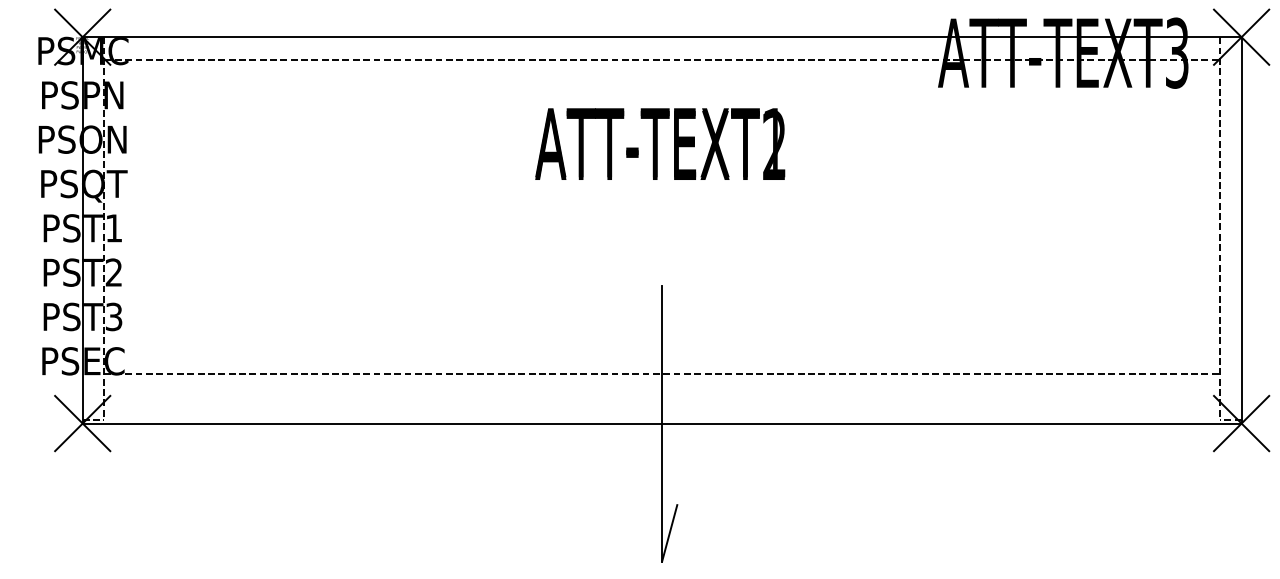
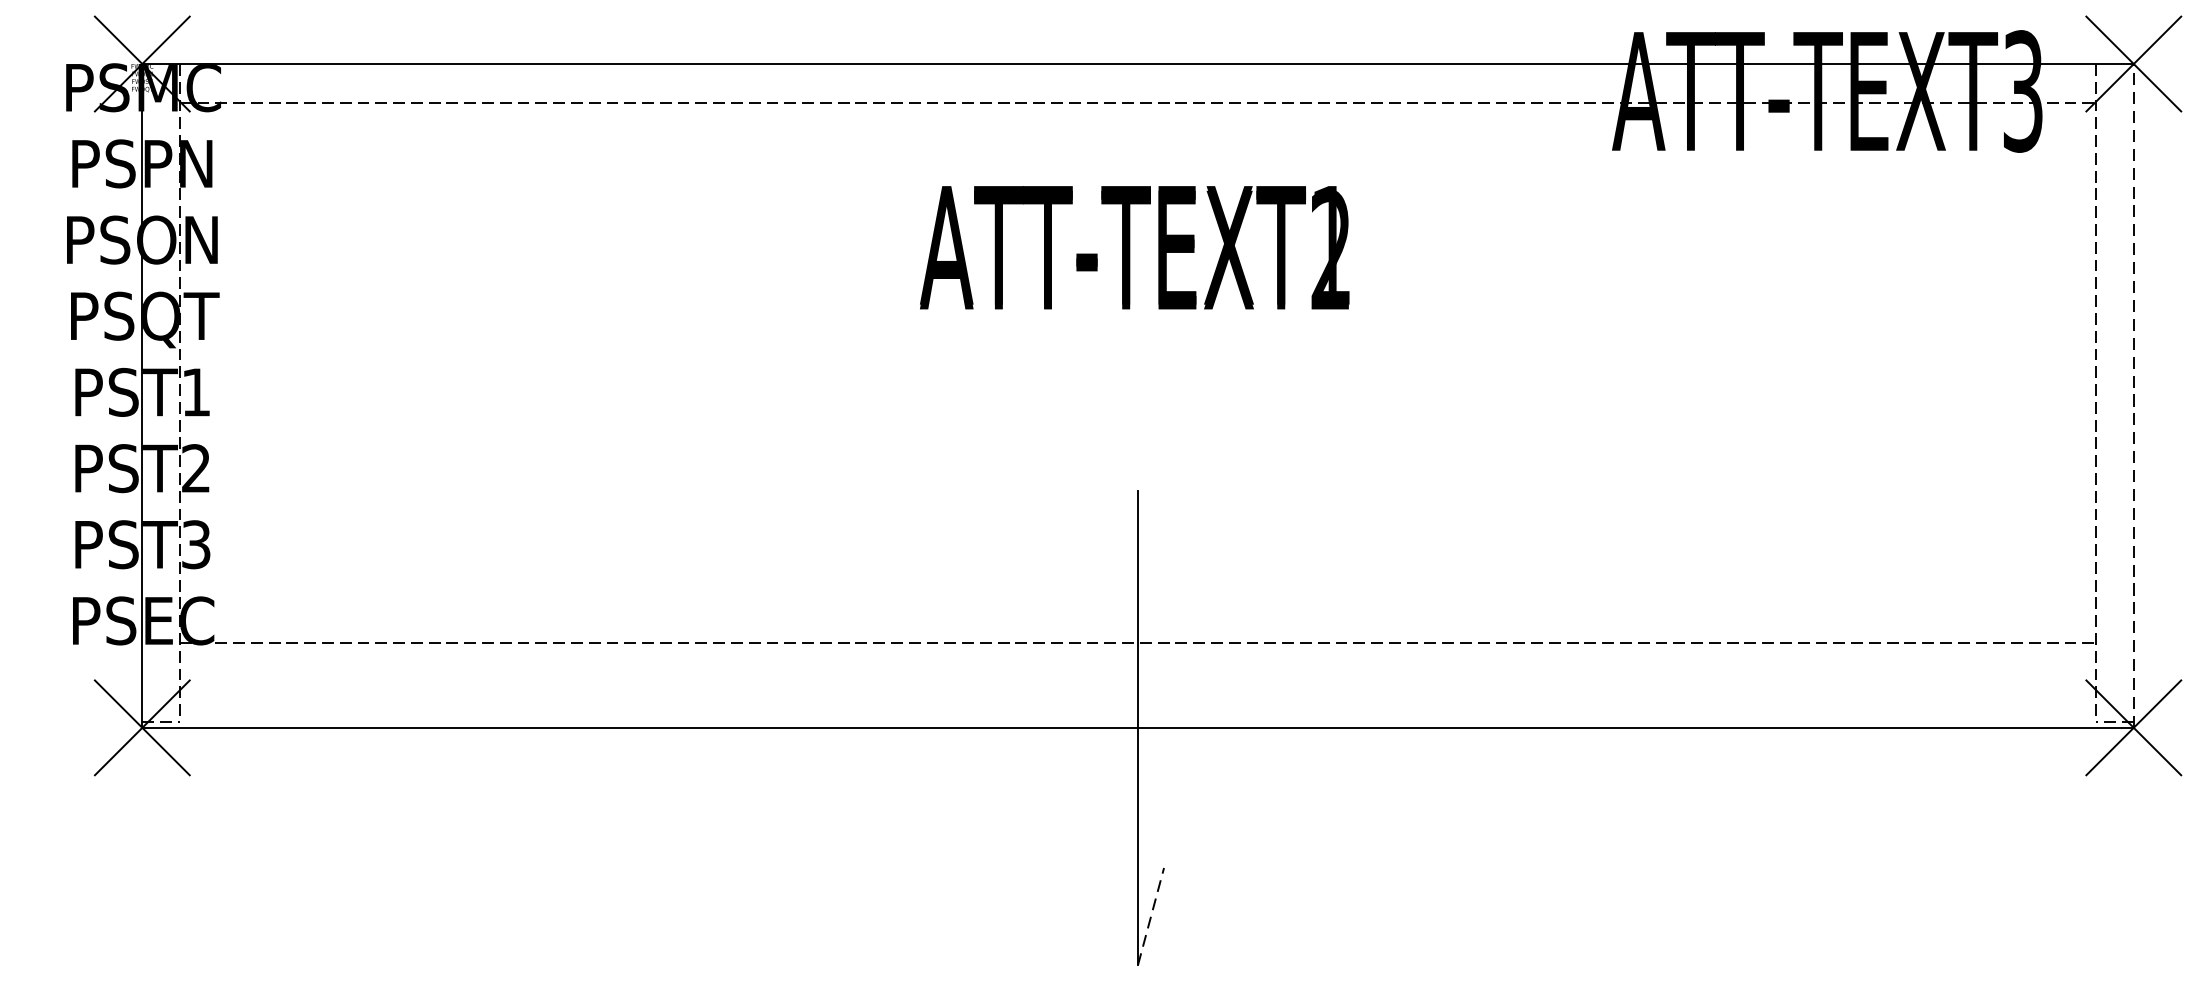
line: (1241, 229) -> (2133, 394), solid -> dashed
line: (669, 532) -> (1150, 915), solid -> dashed

